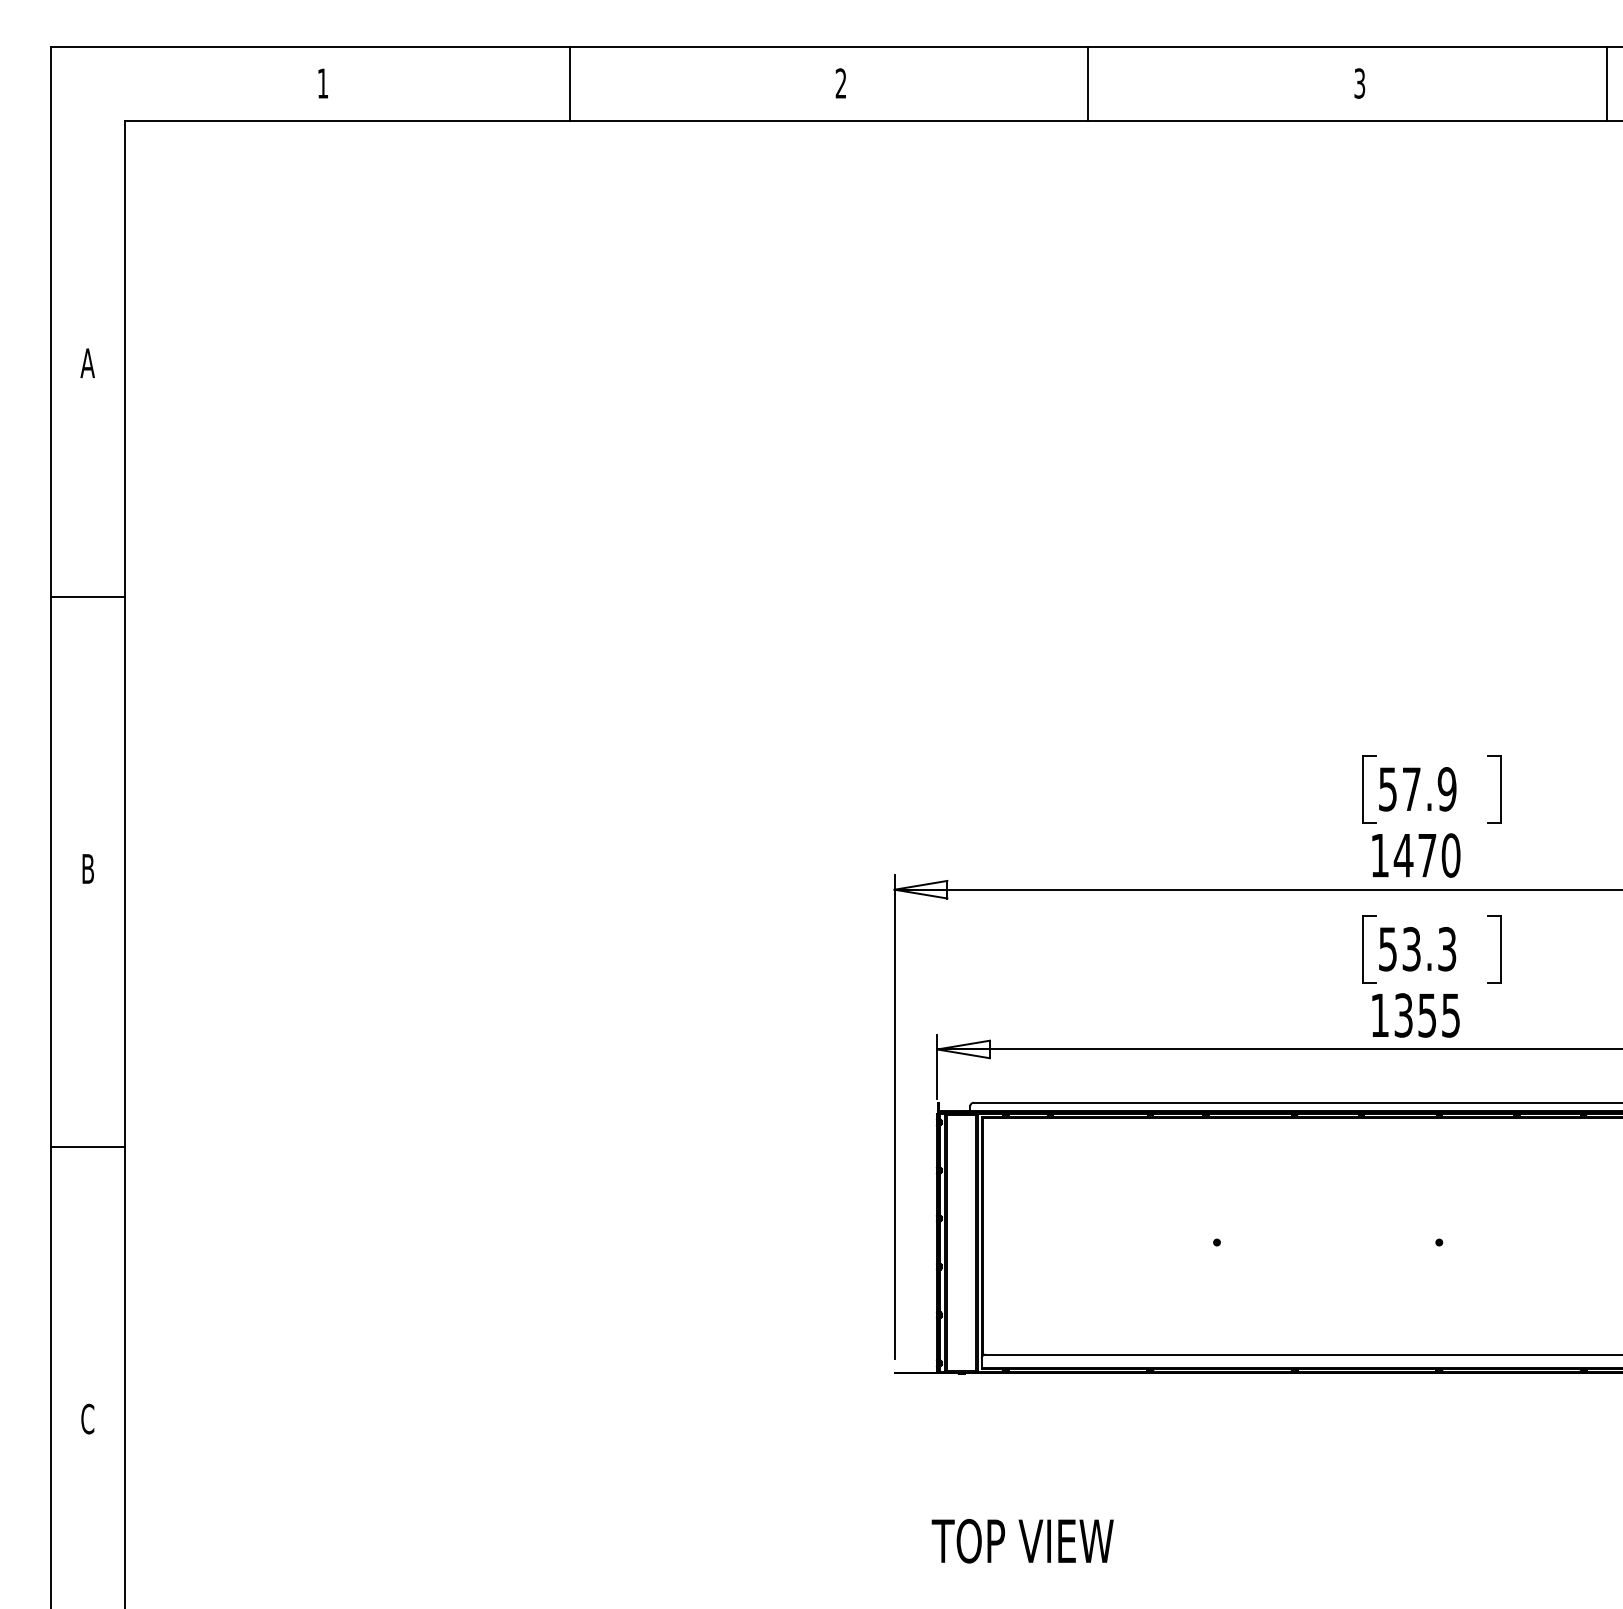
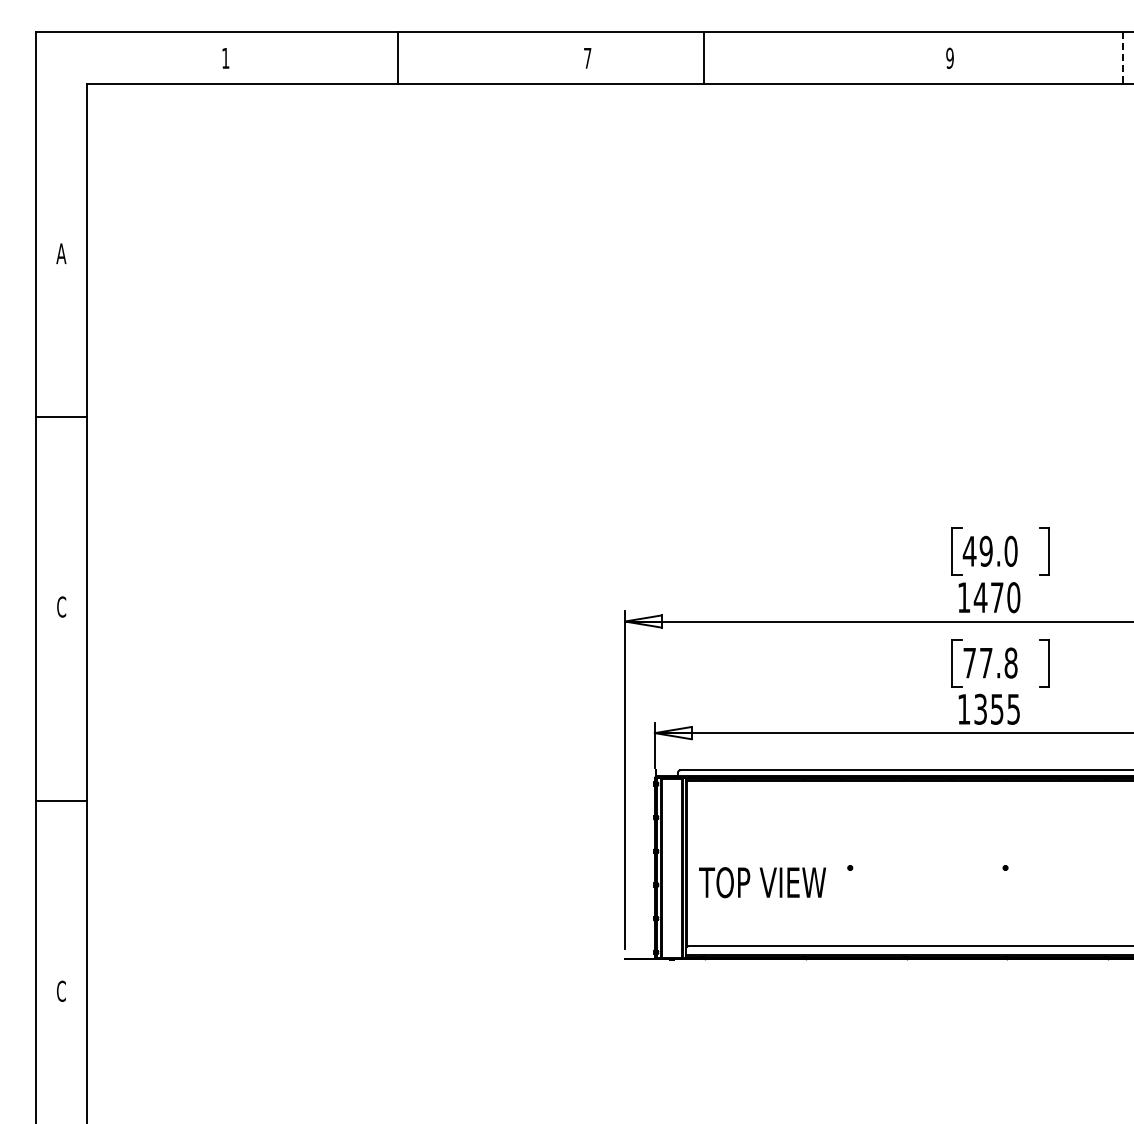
text: (840, 82) -> (587, 57), 2 -> 7
text: (1359, 82) -> (949, 57), 3 -> 9
line: (1088, 83) -> (704, 58), moved
line: (1606, 83) -> (1122, 58), solid -> dashed
text: (1416, 788) -> (989, 550), 57.9 -> 49.0
text: (87, 868) -> (61, 606), B -> C
text: (1417, 948) -> (990, 662), 53.3 -> 77.8
text: (1022, 1541) -> (762, 882), moved

